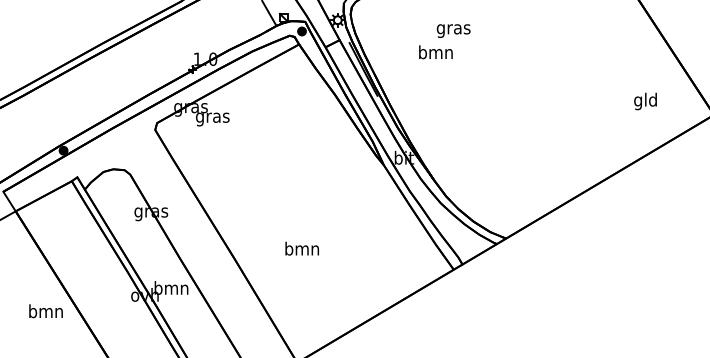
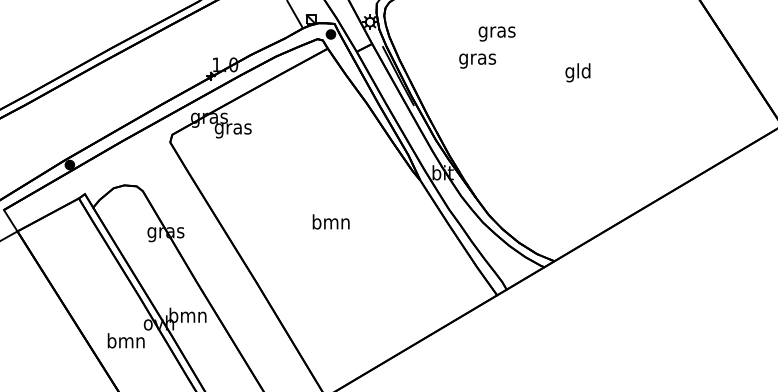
text: (435, 53) -> (477, 58), bmn -> gras
text: (645, 101) -> (577, 72), moved
text: (301, 248) -> (330, 221), moved
text: (45, 311) -> (125, 341), moved

